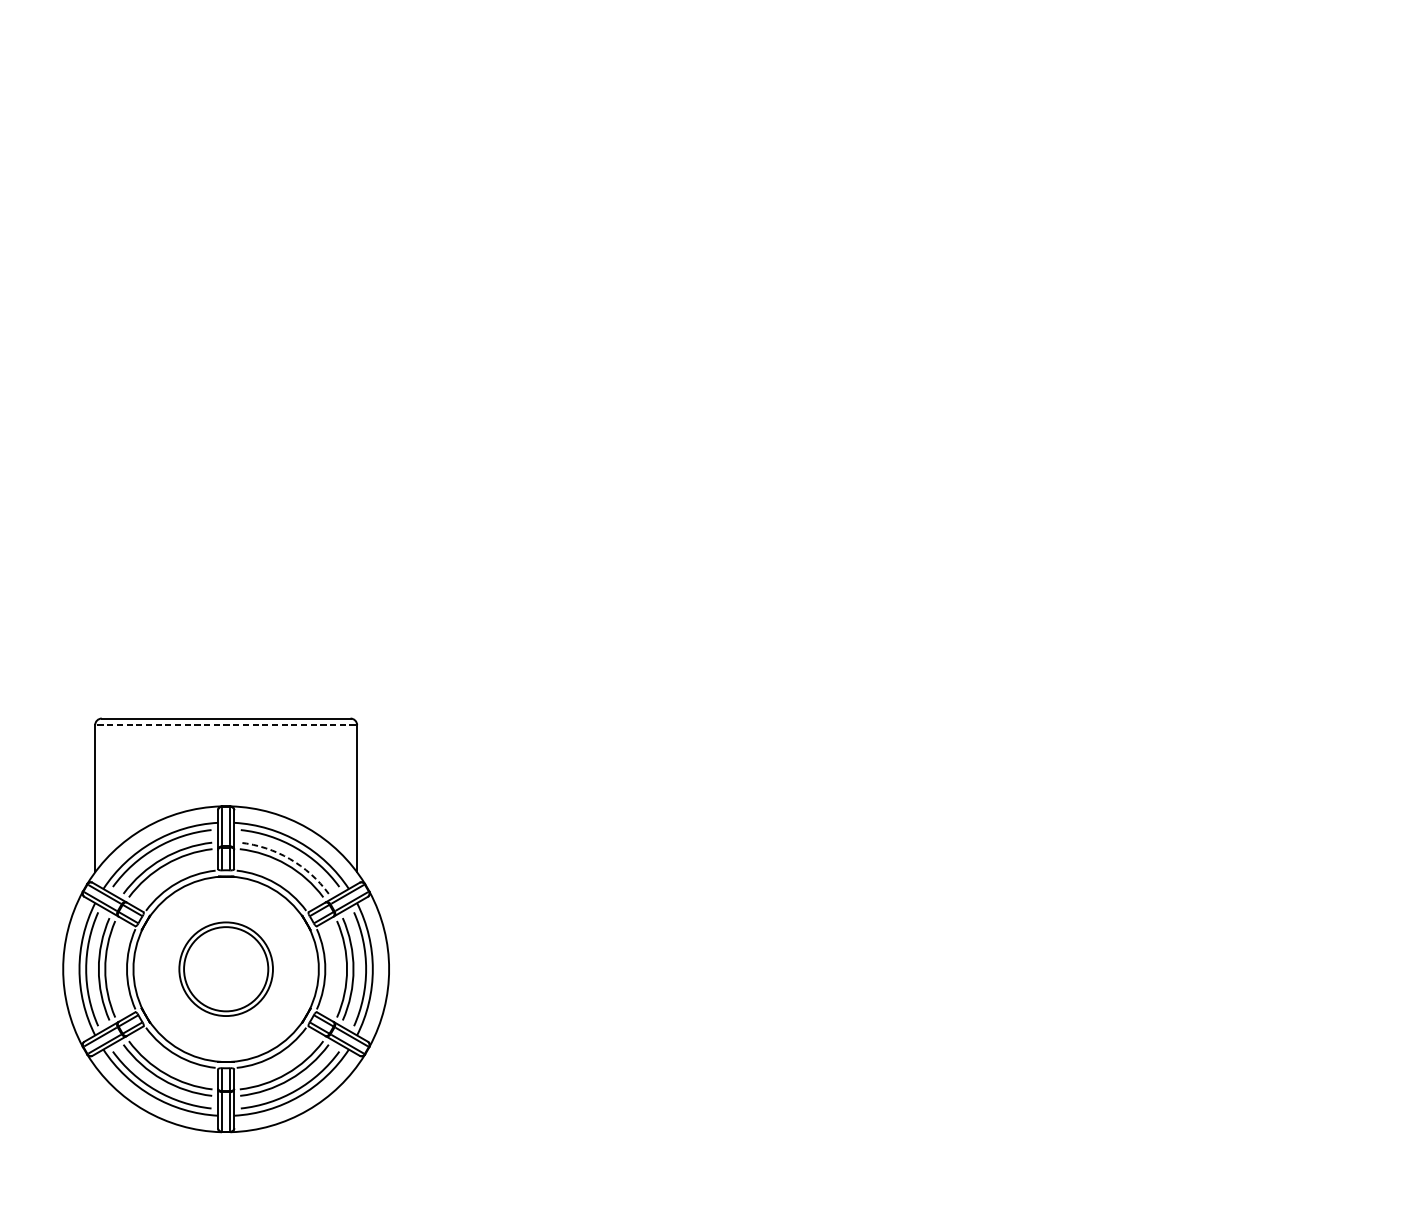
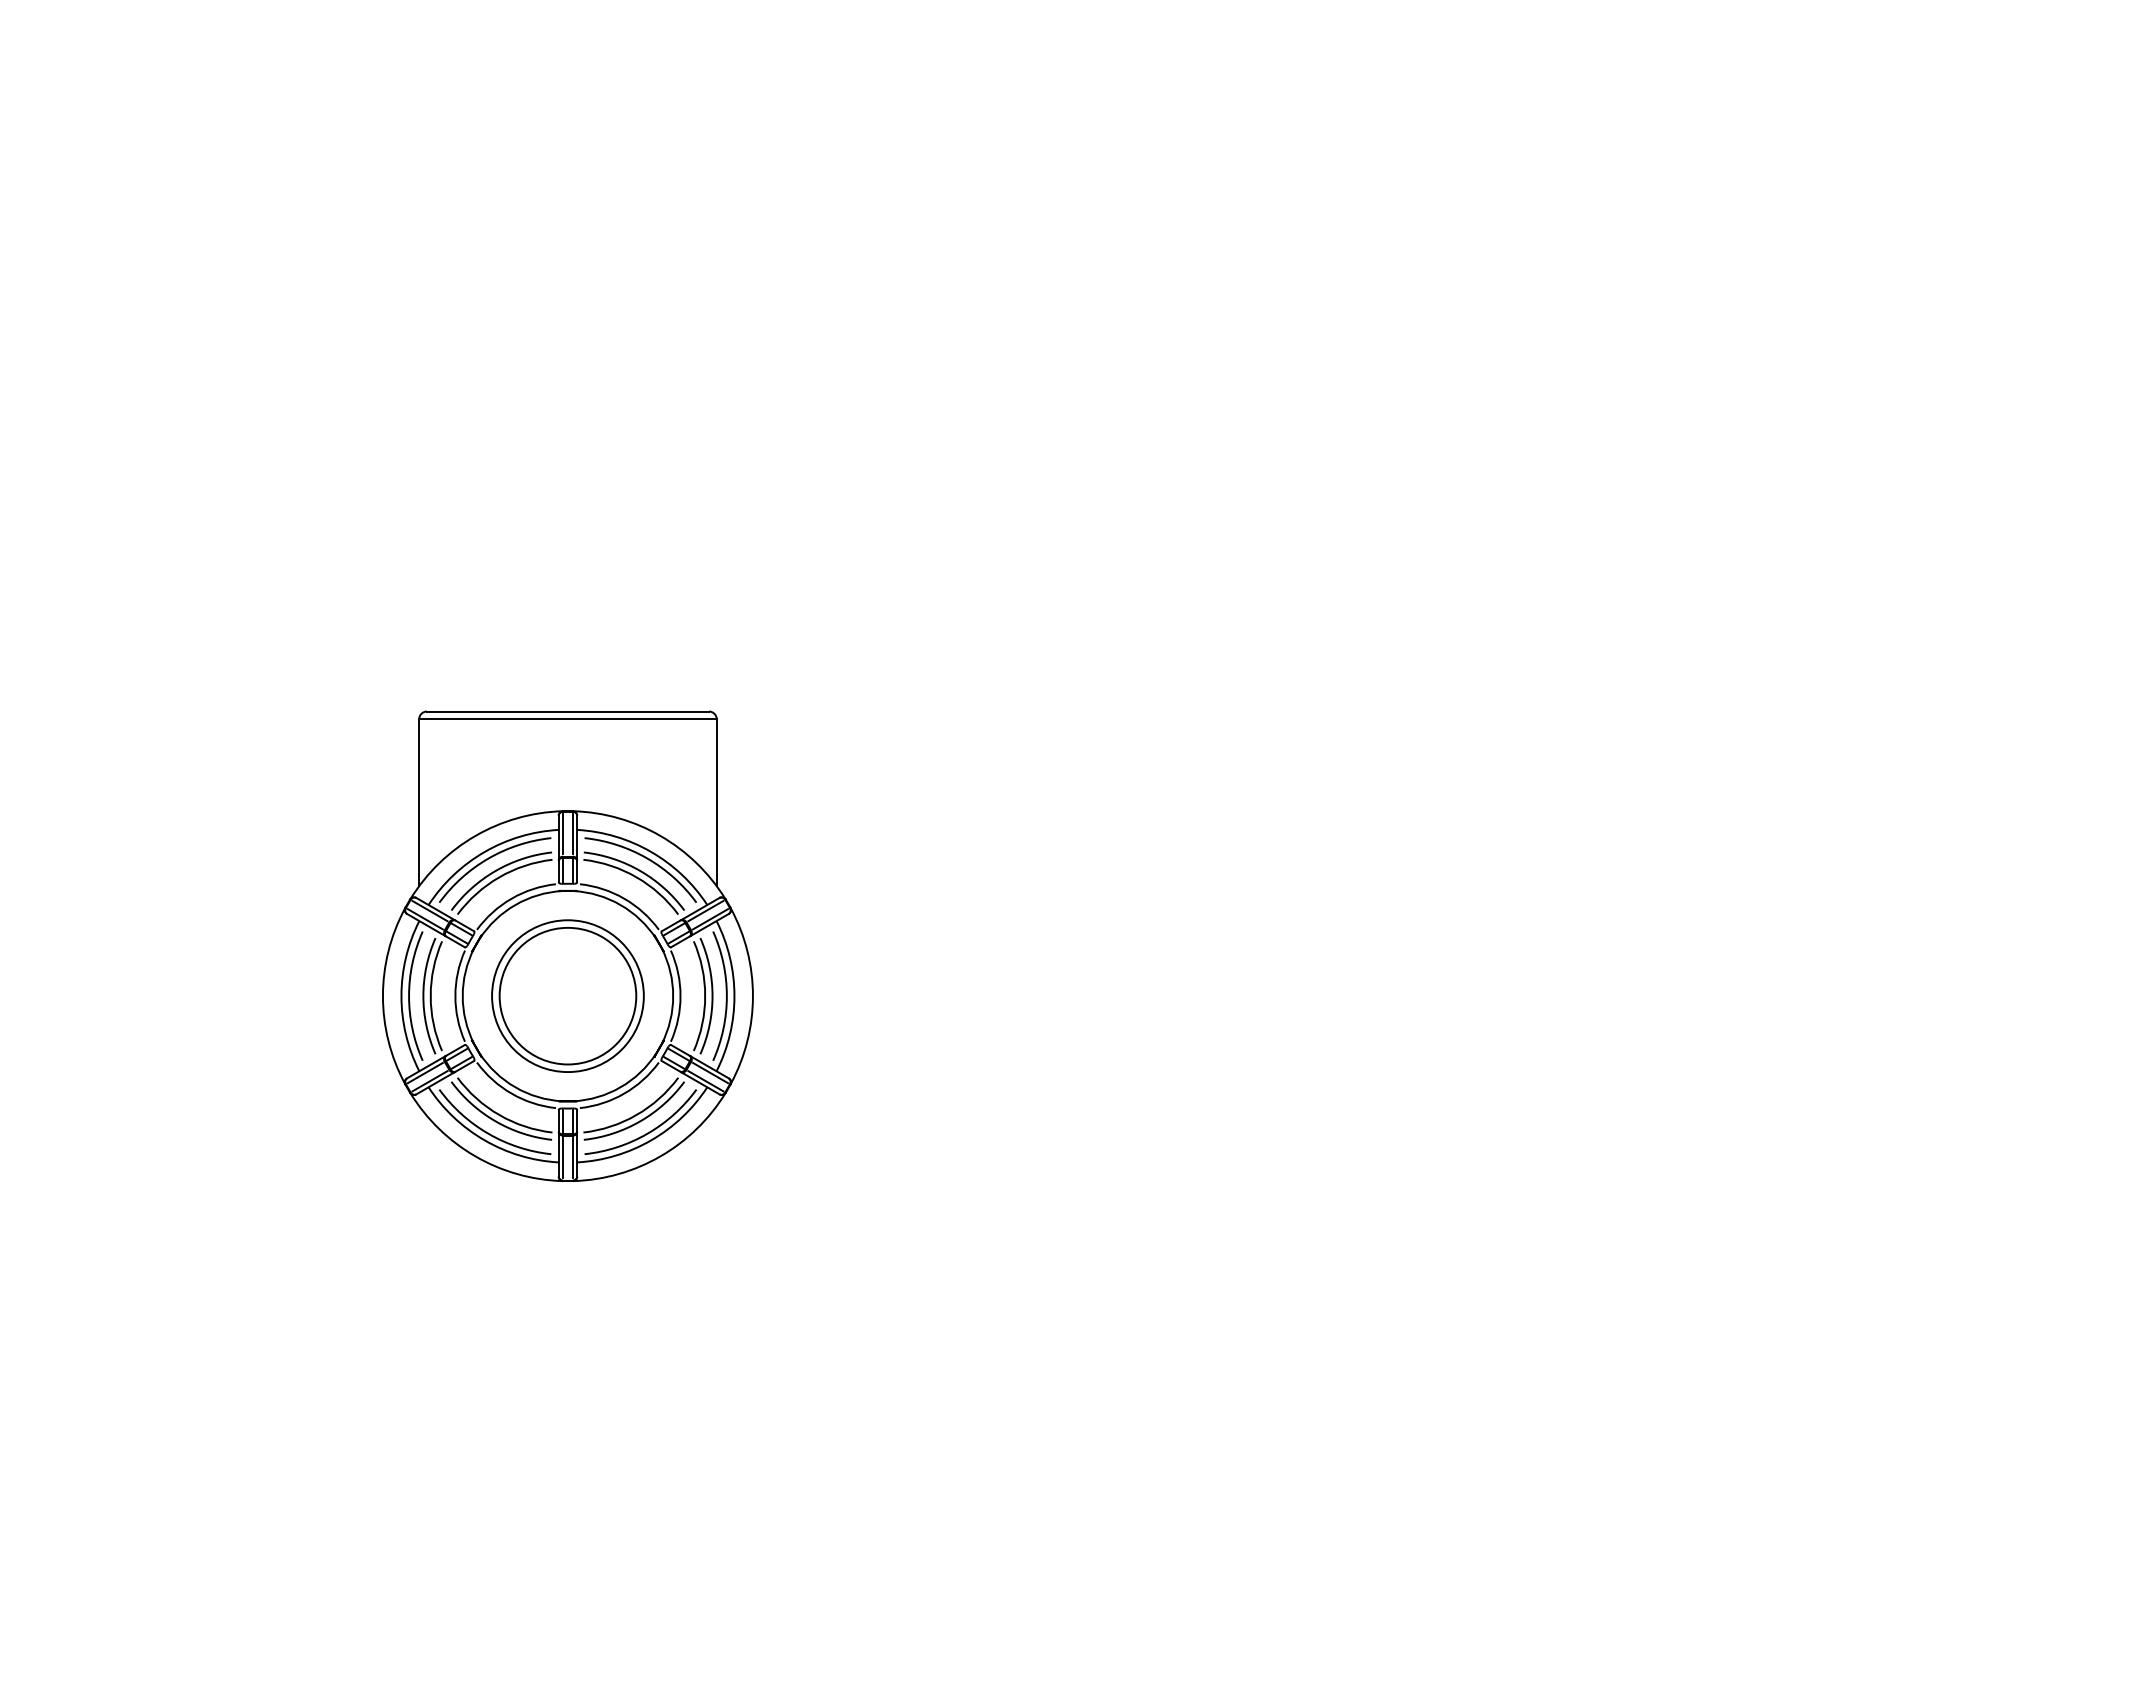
line: (225, 725) -> (567, 719), dashed -> solid
arc: (290, 858) -> (640, 870), dashed -> solid
part: (225, 968) -> (567, 995), size x1.43

